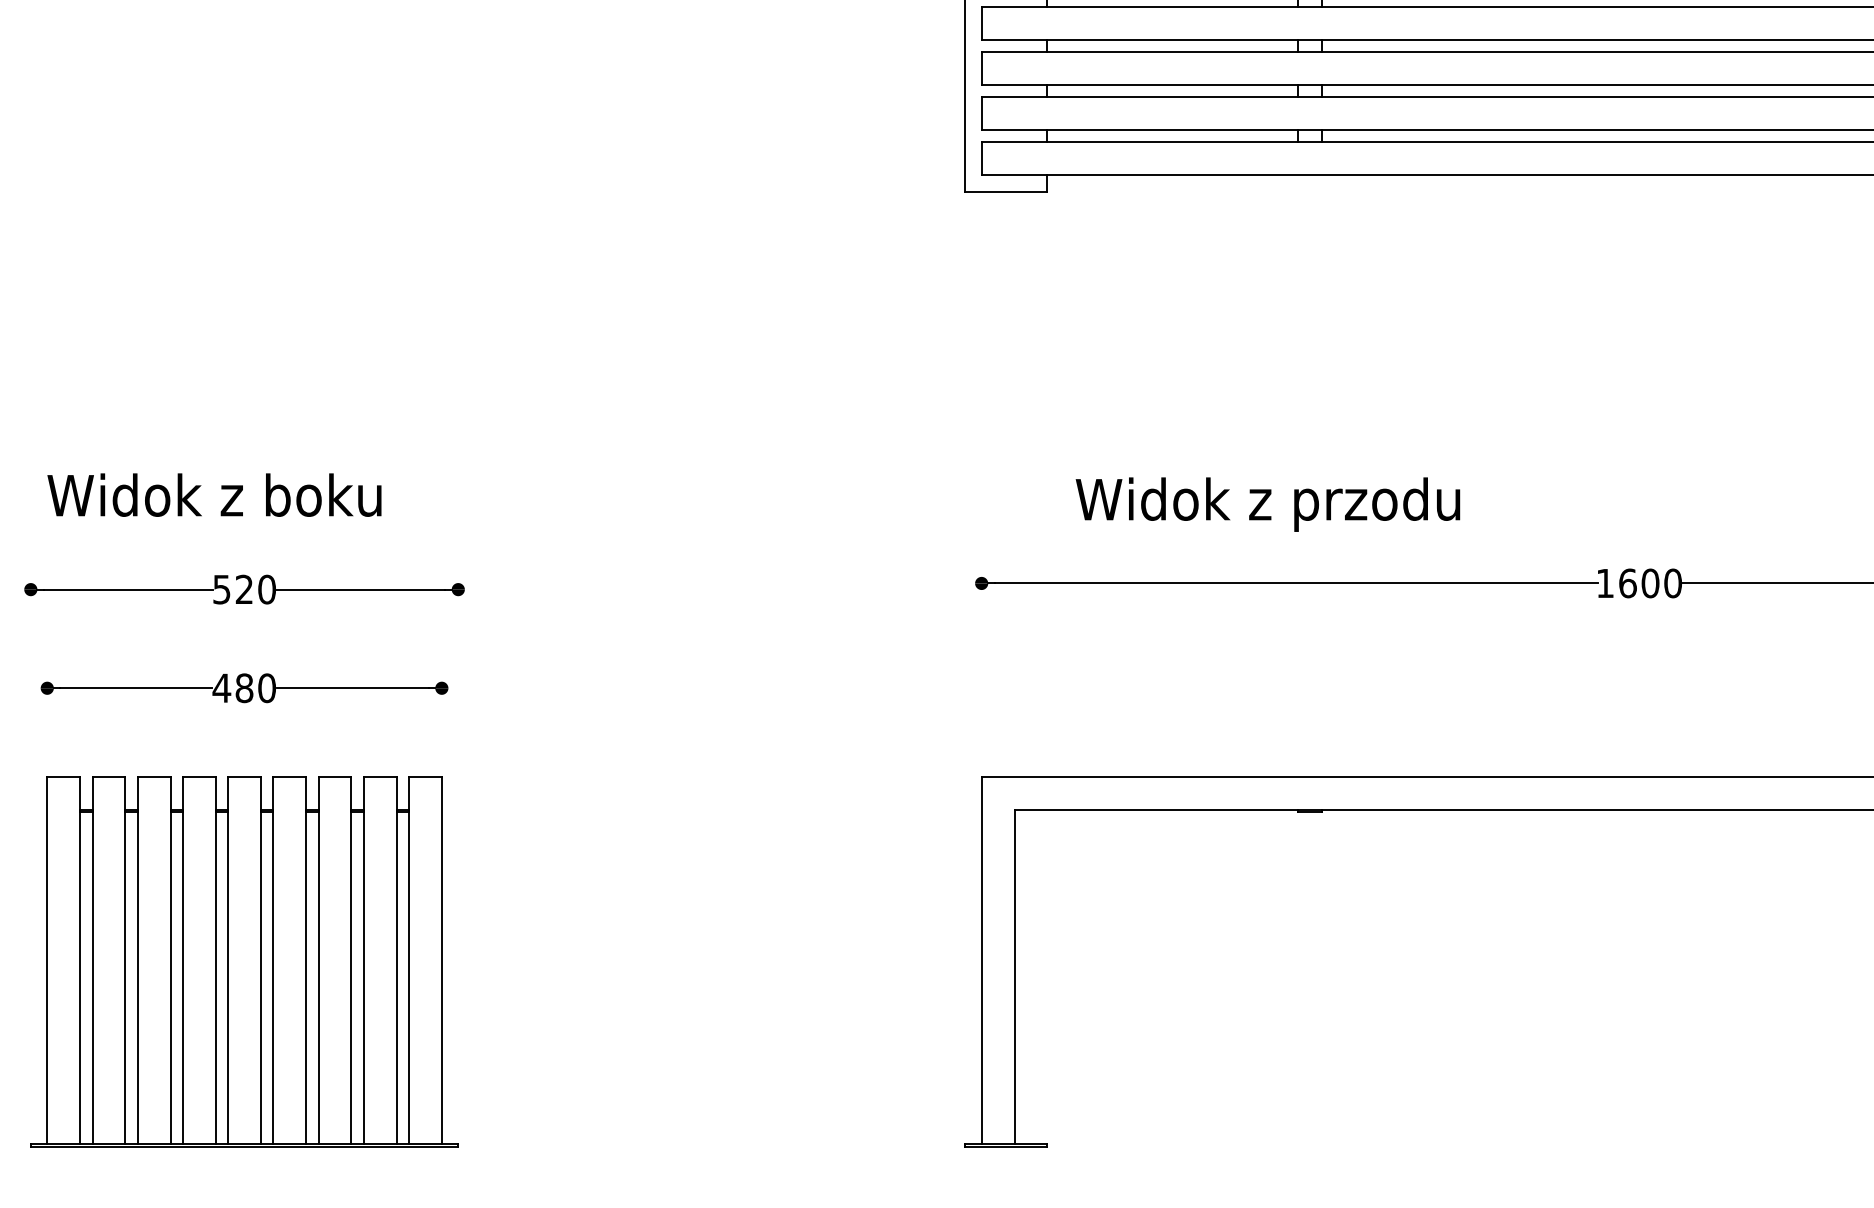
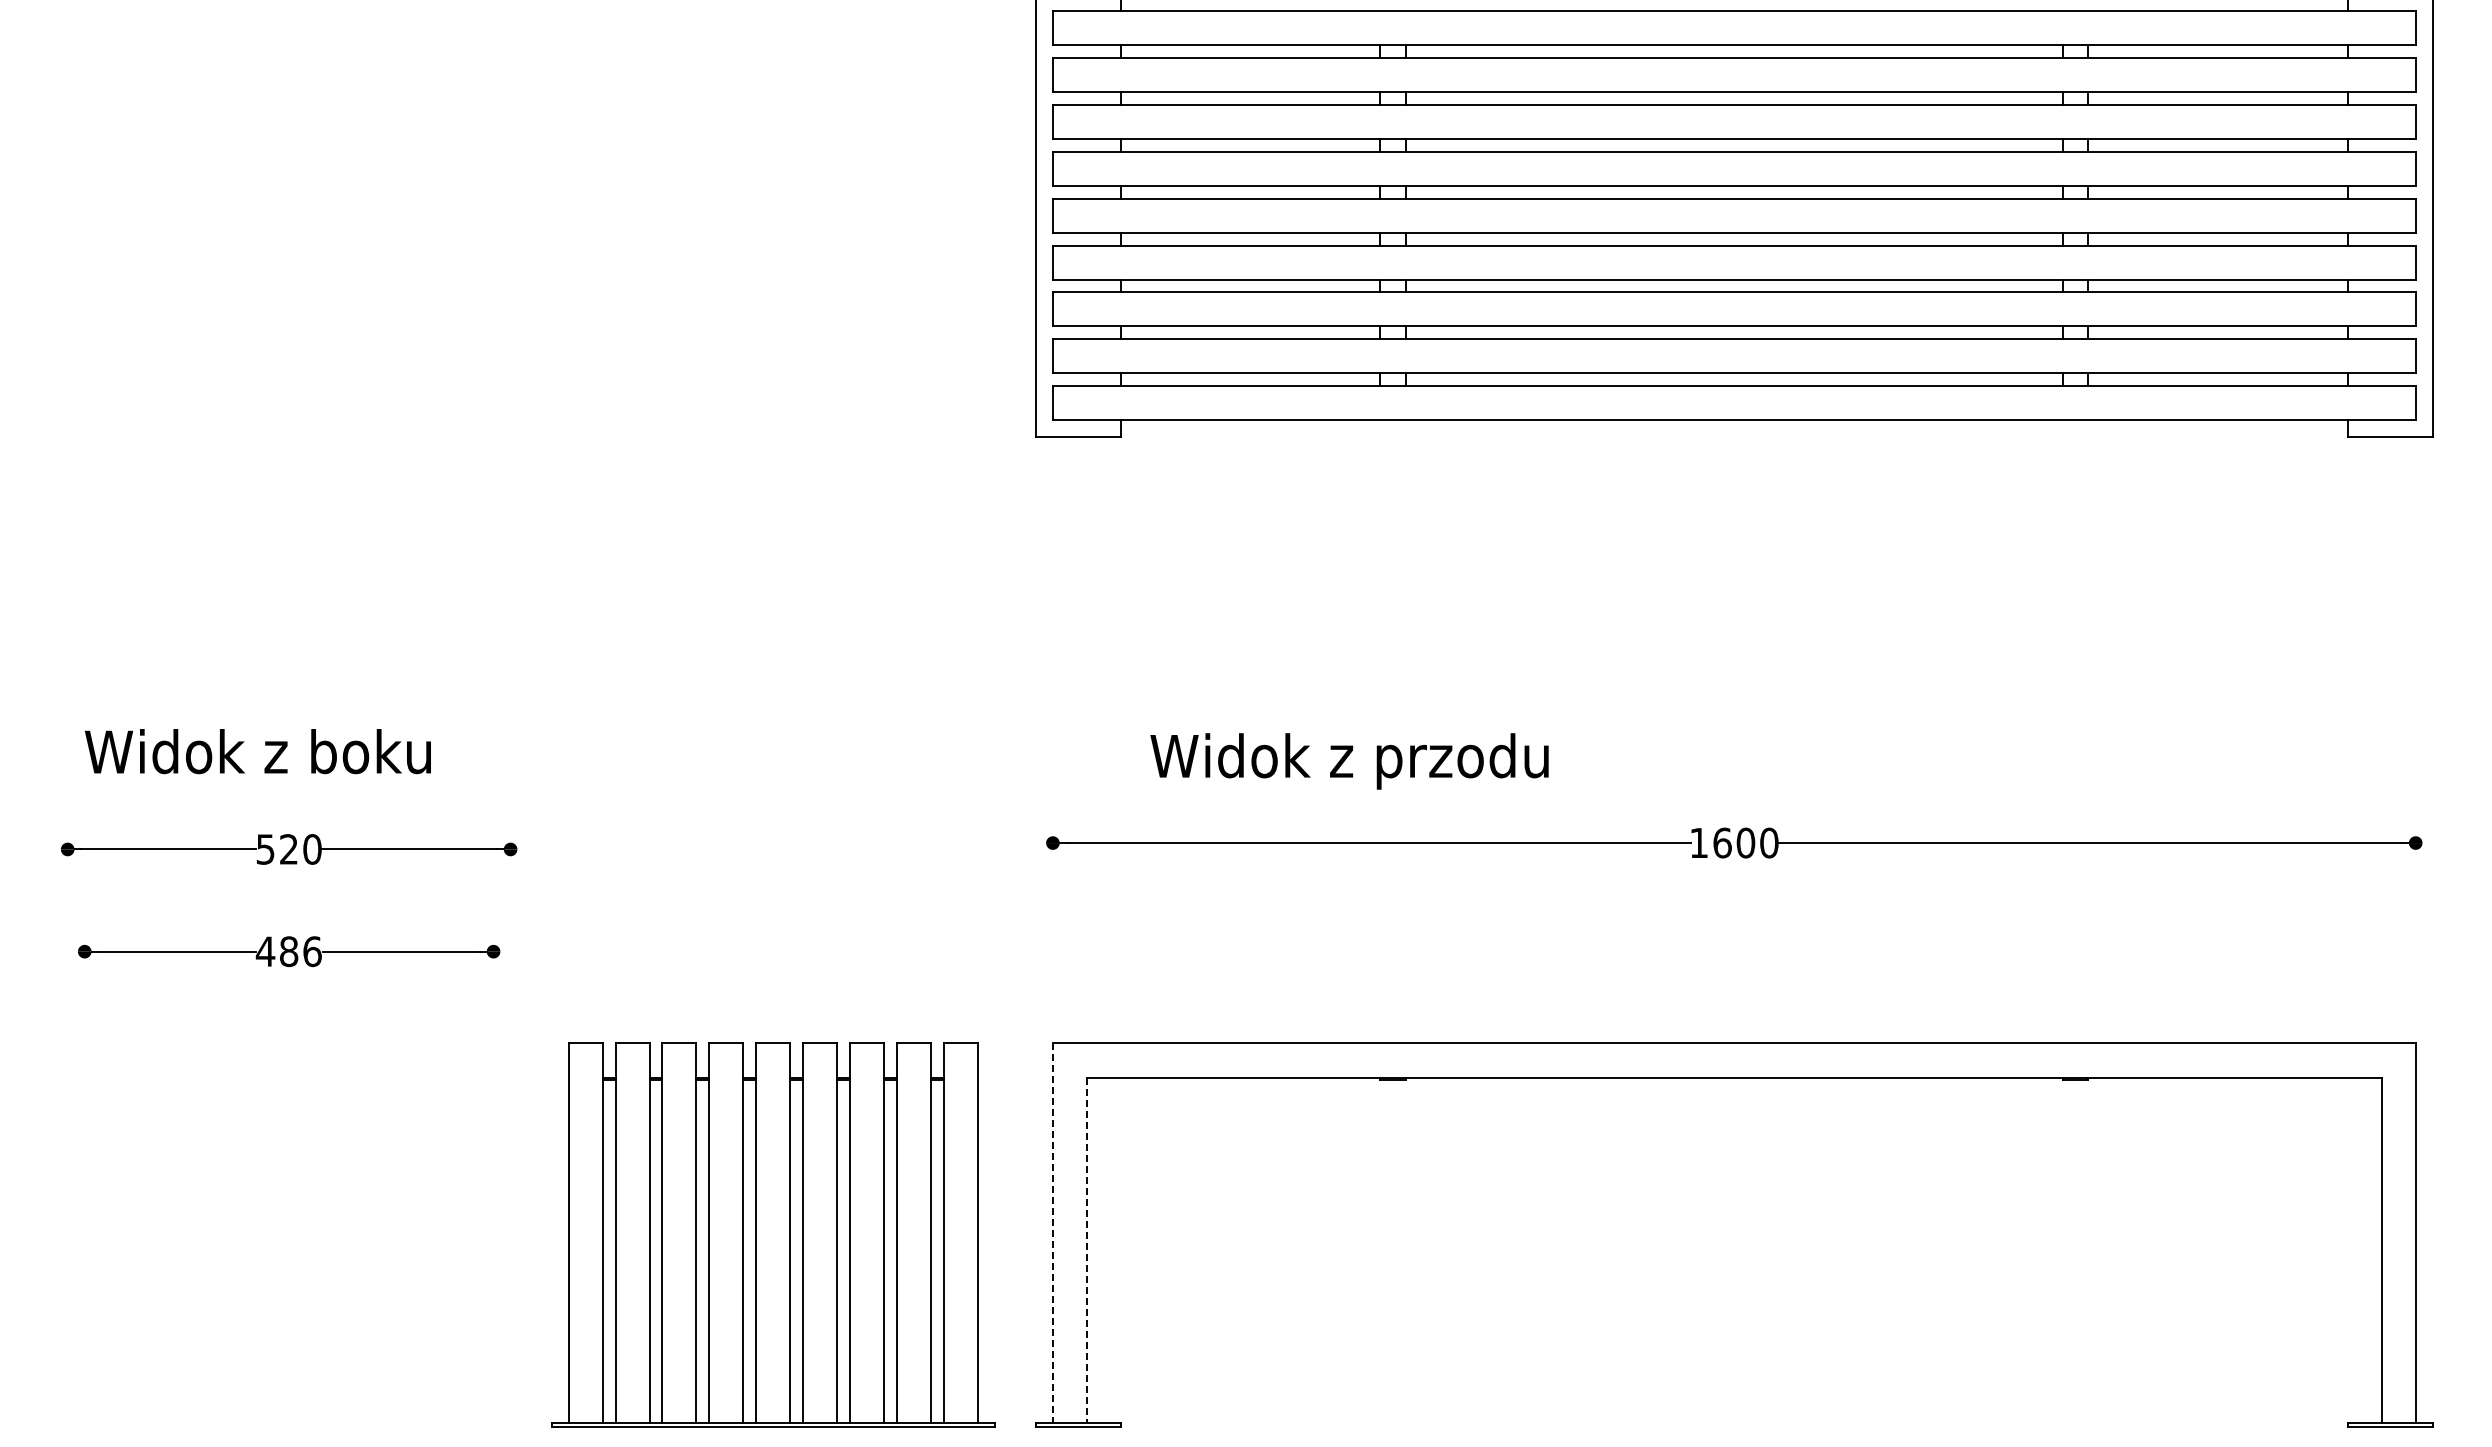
text: (267, 688) -> (312, 951), 480 -> 486
line: (981, 960) -> (1052, 1233), solid -> dashed
part: (244, 961) -> (773, 1234), moved
line: (1014, 976) -> (1086, 1250), solid -> dashed

